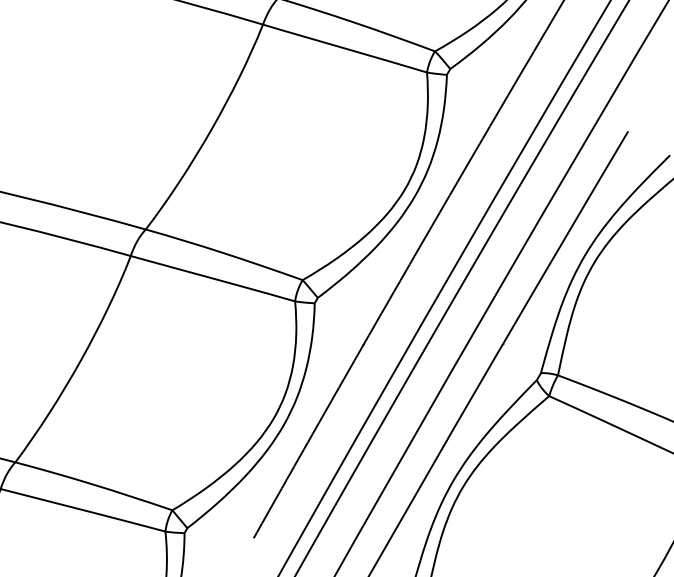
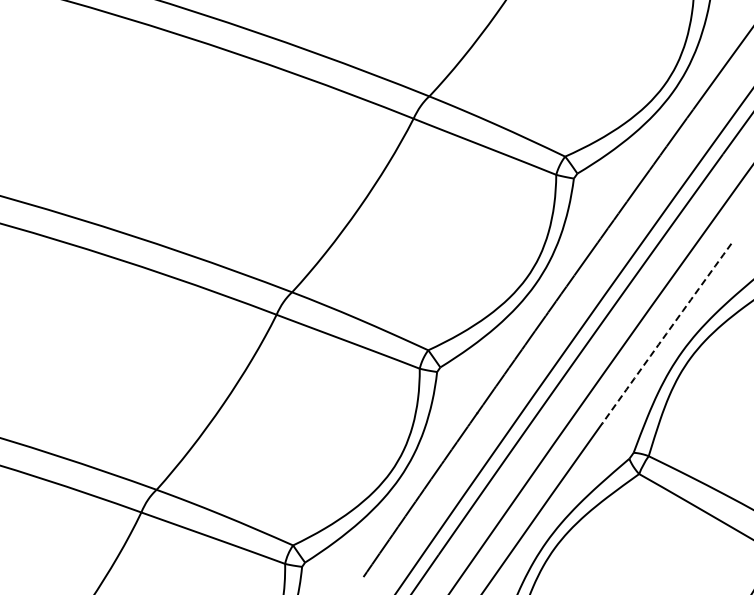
arc: (565, 237) -> (666, 333), solid -> dashed

